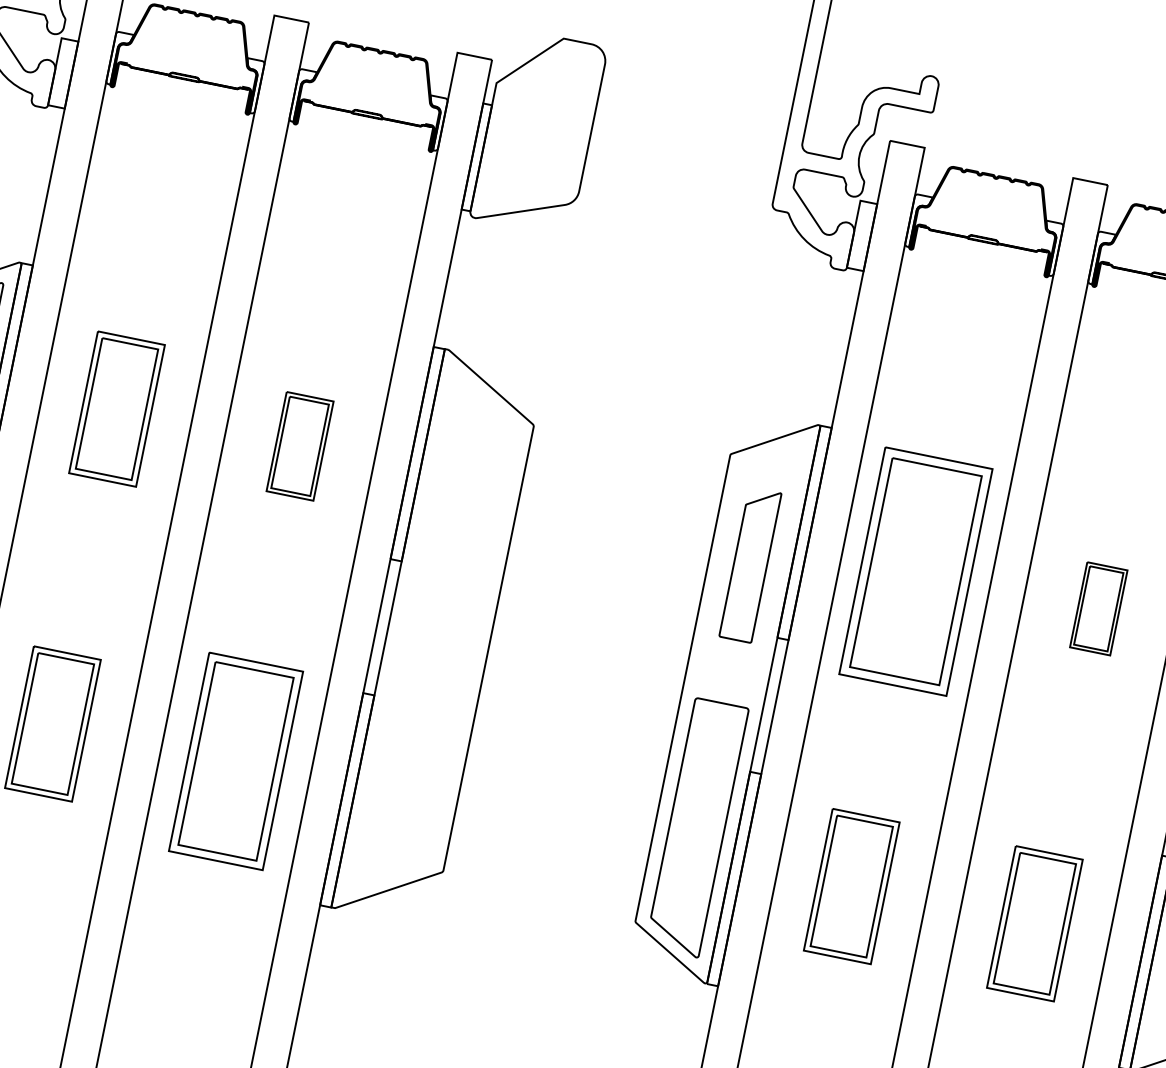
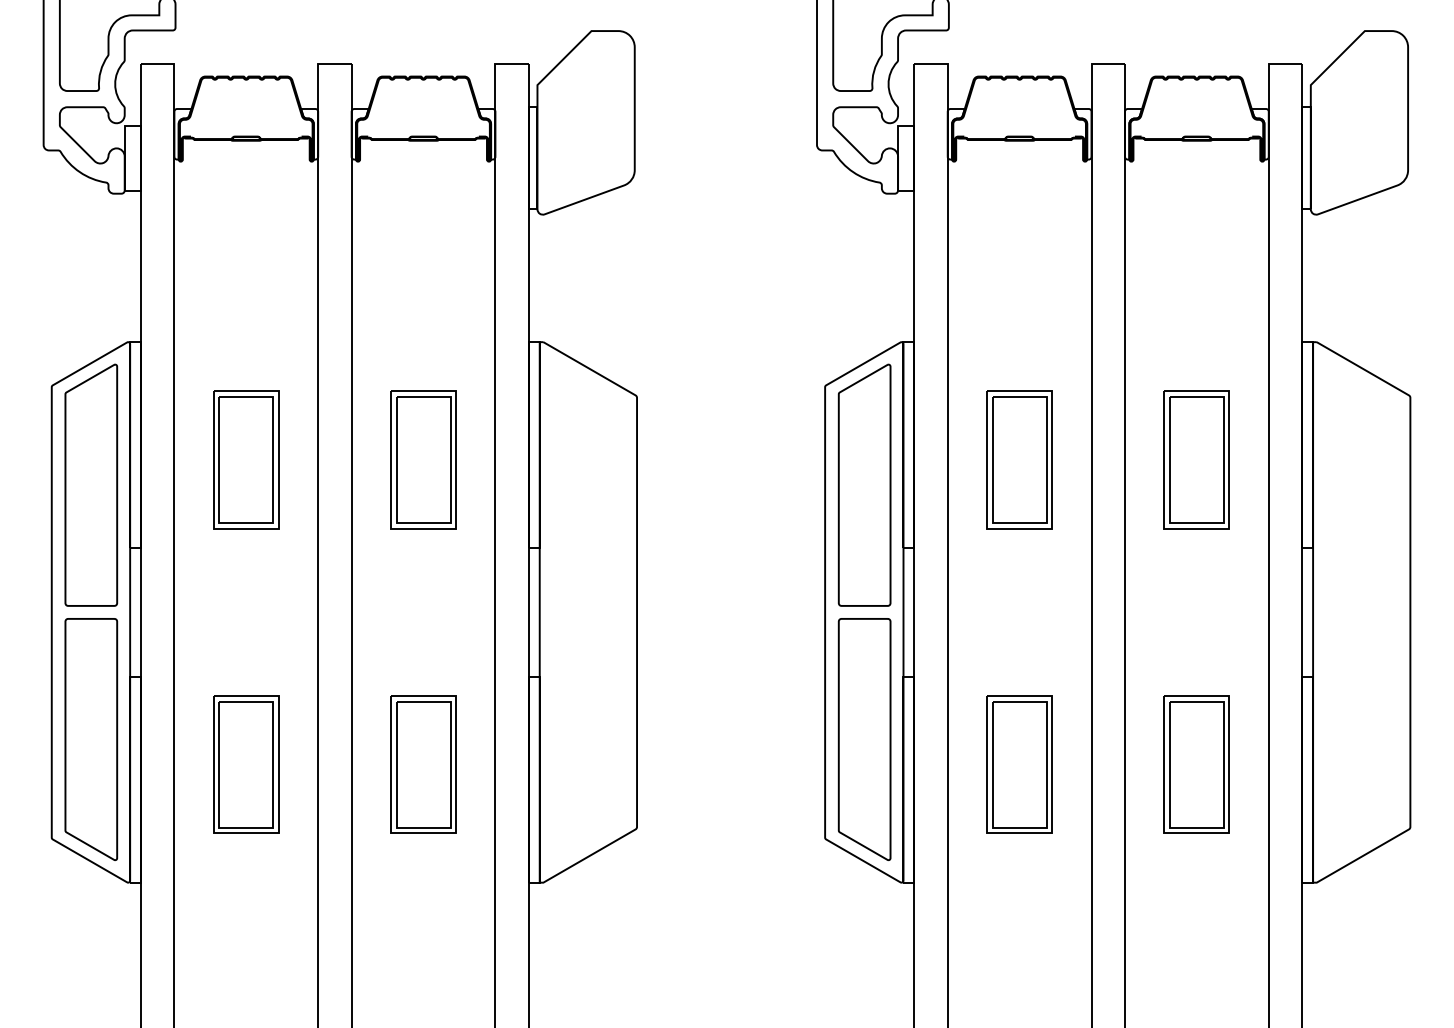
part: (300, 445) -> (423, 459), size x1.43
part: (750, 564) -> (864, 484), size x1.67
part: (915, 571) -> (1019, 459), size x0.62
part: (1098, 608) -> (1196, 459), size x1.67
part: (236, 760) -> (423, 764), size x0.71

